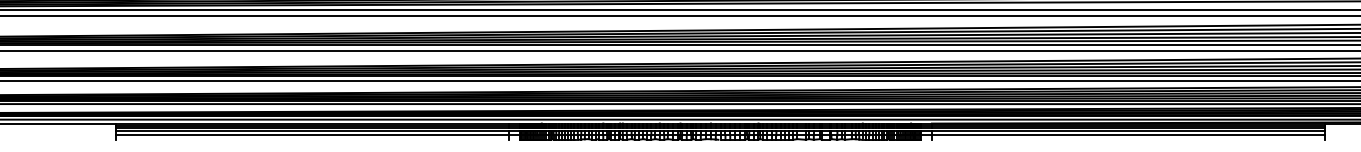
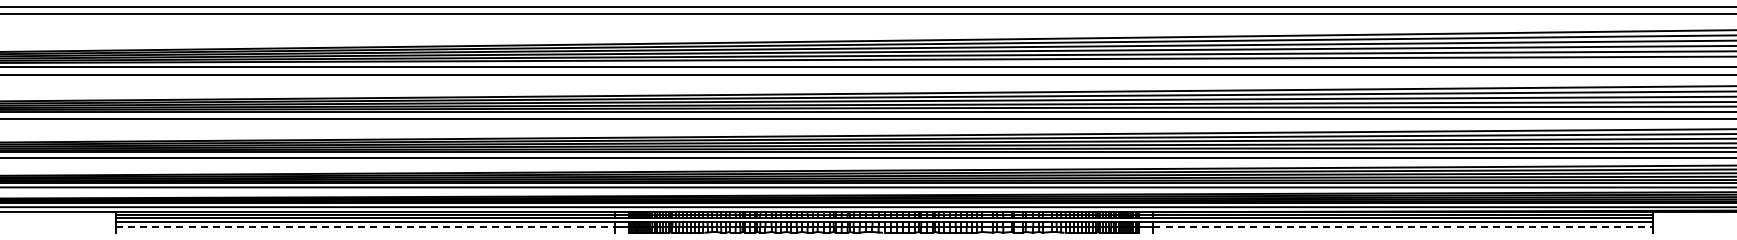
line: (312, 135) -> (365, 227), solid -> dashed
line: (1128, 135) -> (1403, 227), solid -> dashed

